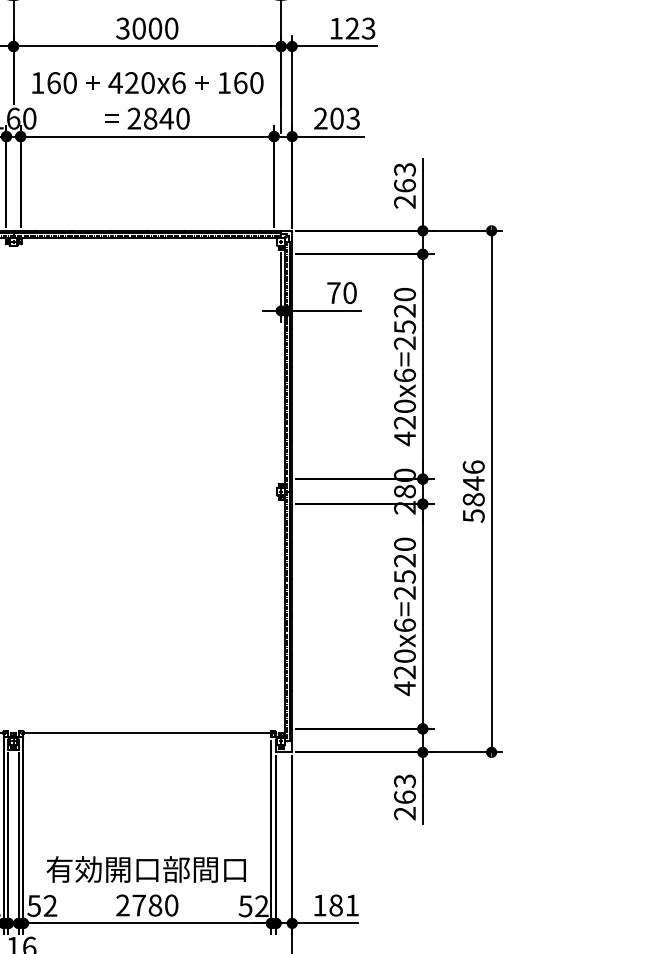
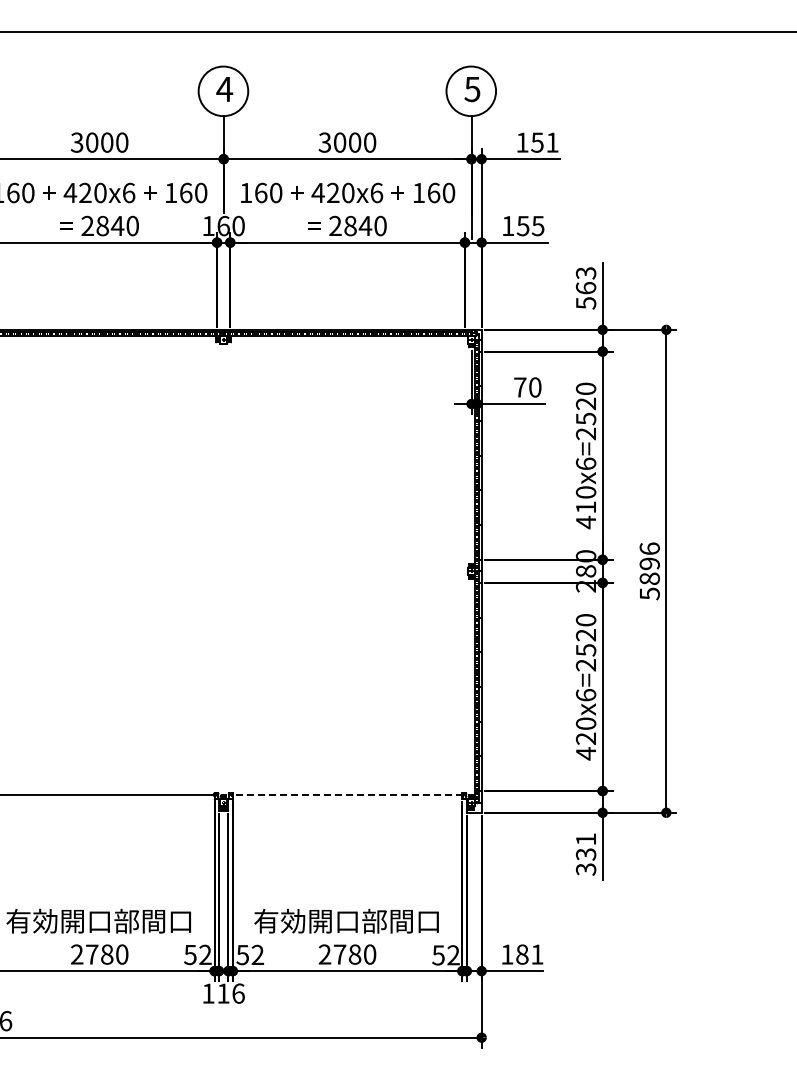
text: (360, 28) -> (544, 142), 123 -> 151
text: (337, 118) -> (523, 225), 203 -> 155
text: (404, 202) -> (585, 303), 263 -> 563
text: (404, 422) -> (585, 507), 420x6=2520 -> 410x6=2520
text: (473, 483) -> (649, 563), 5846 -> 5896
line: (147, 732) -> (347, 794), solid -> dashed
text: (404, 797) -> (585, 854), 263 -> 331

